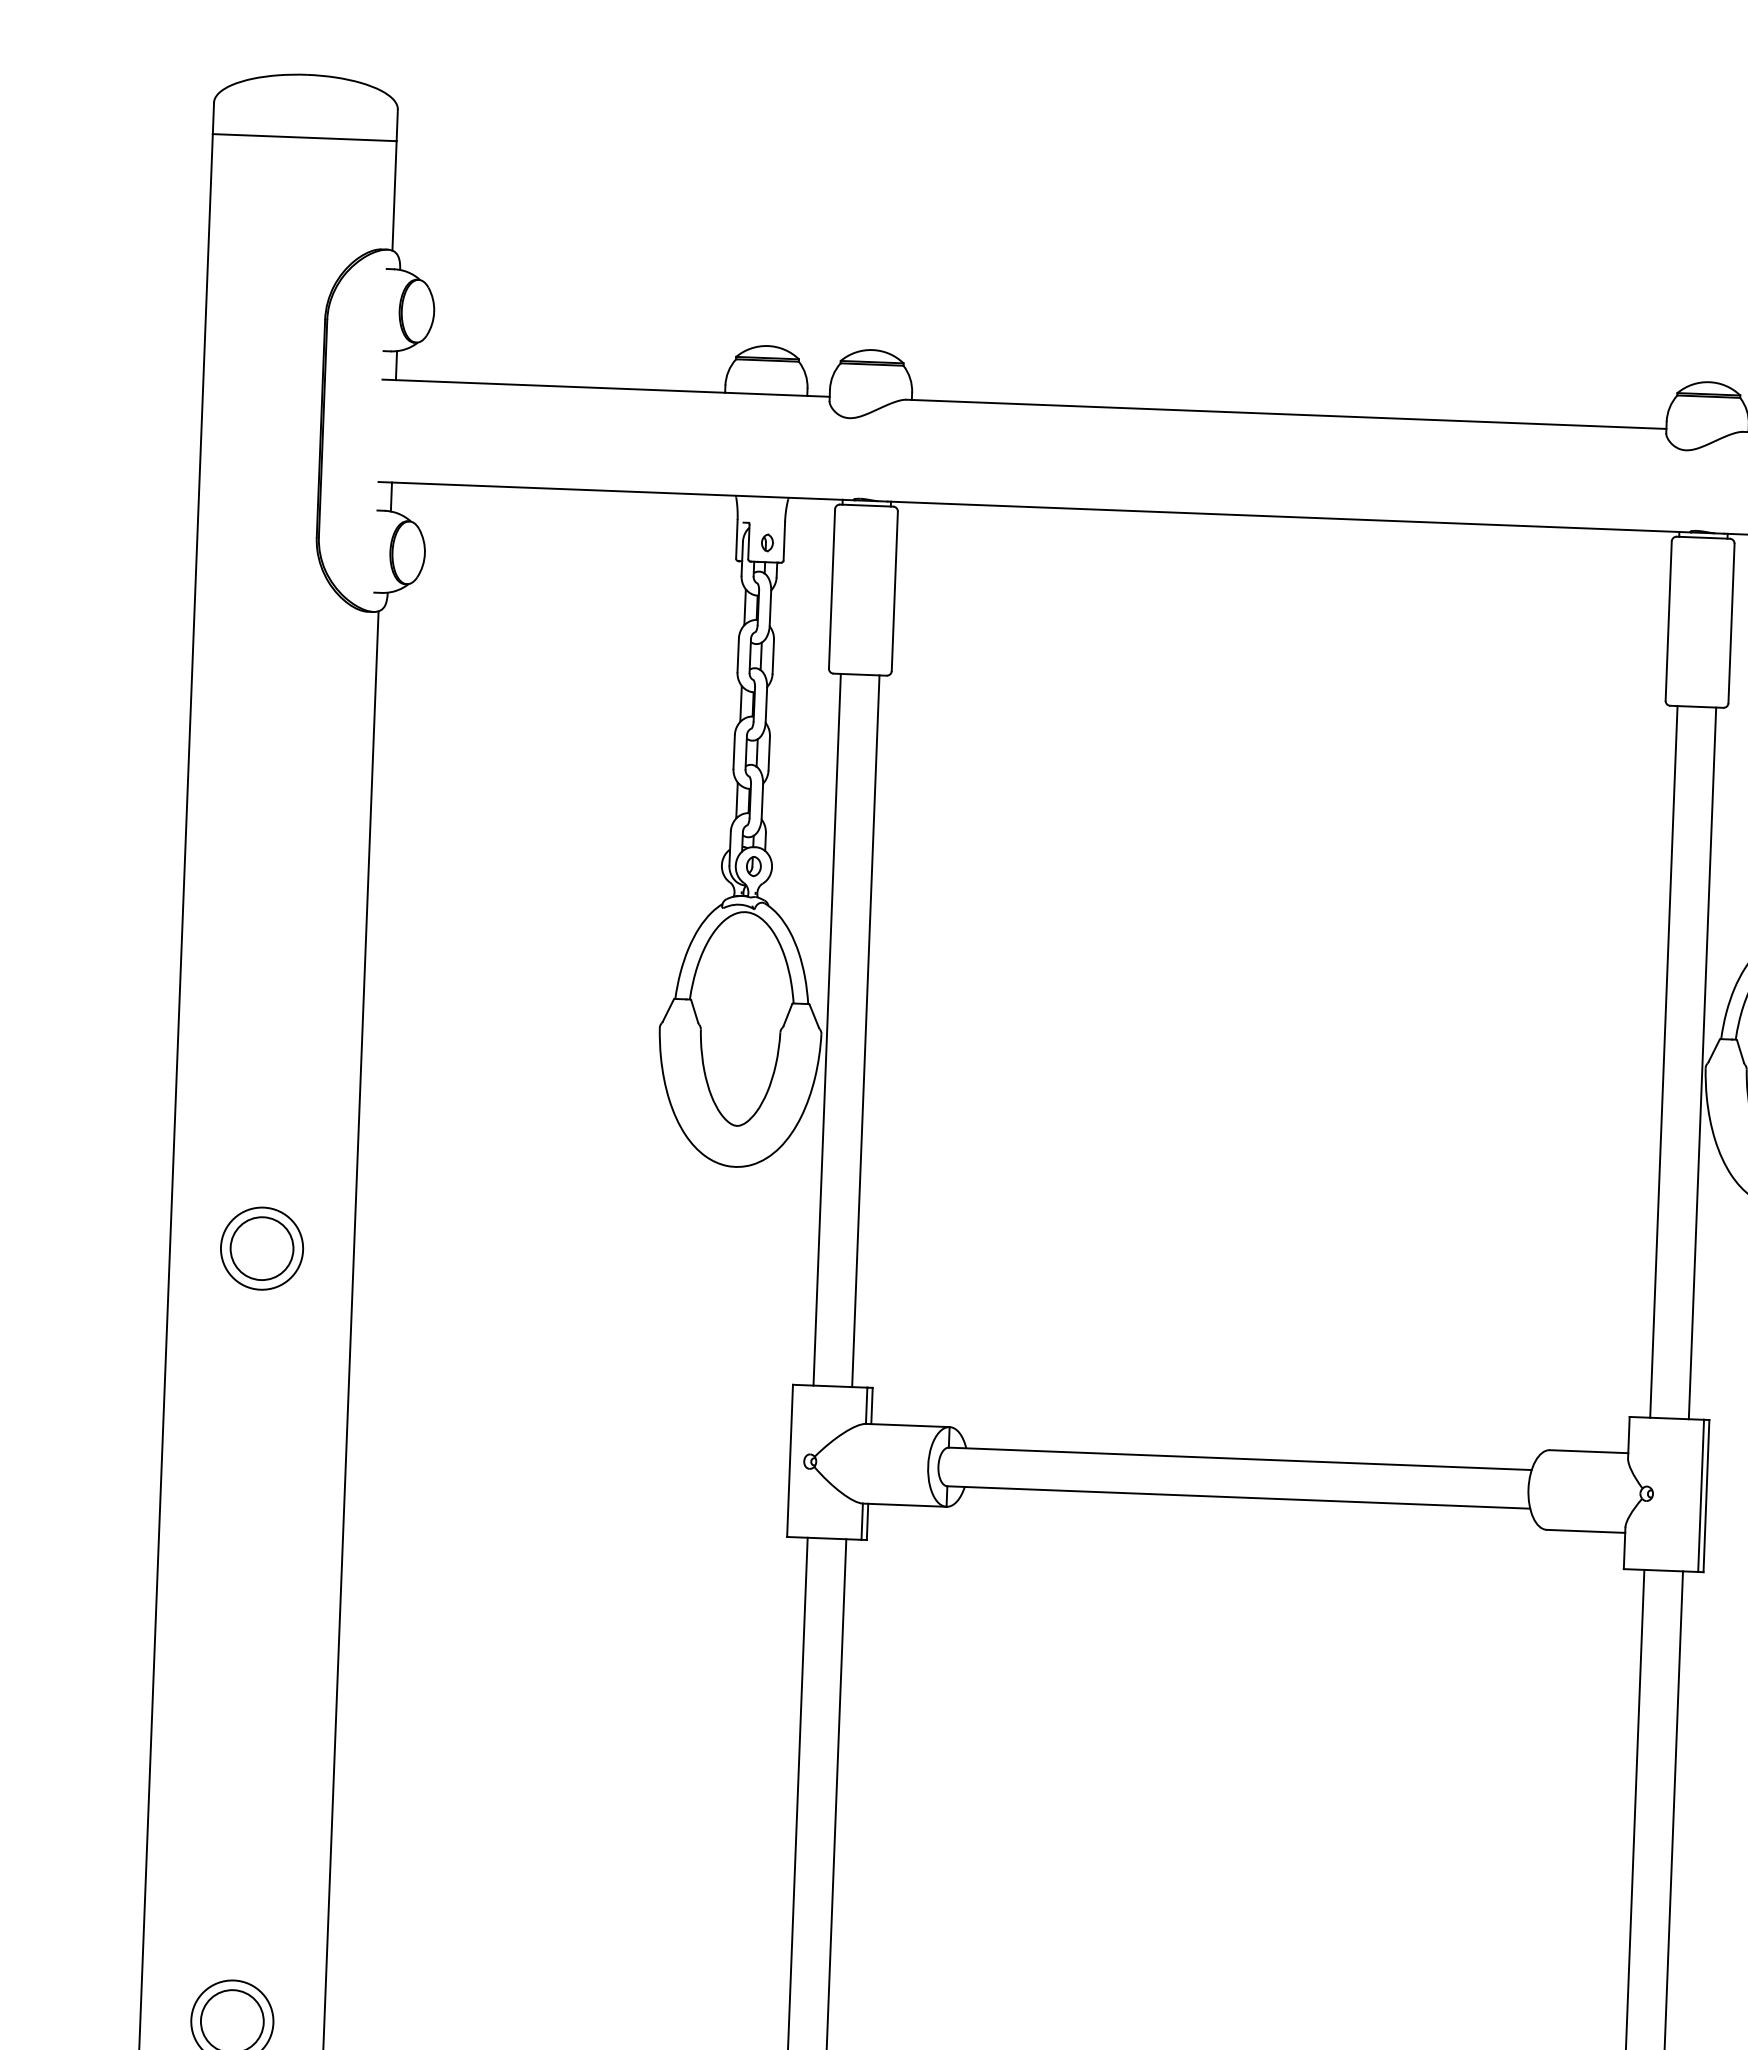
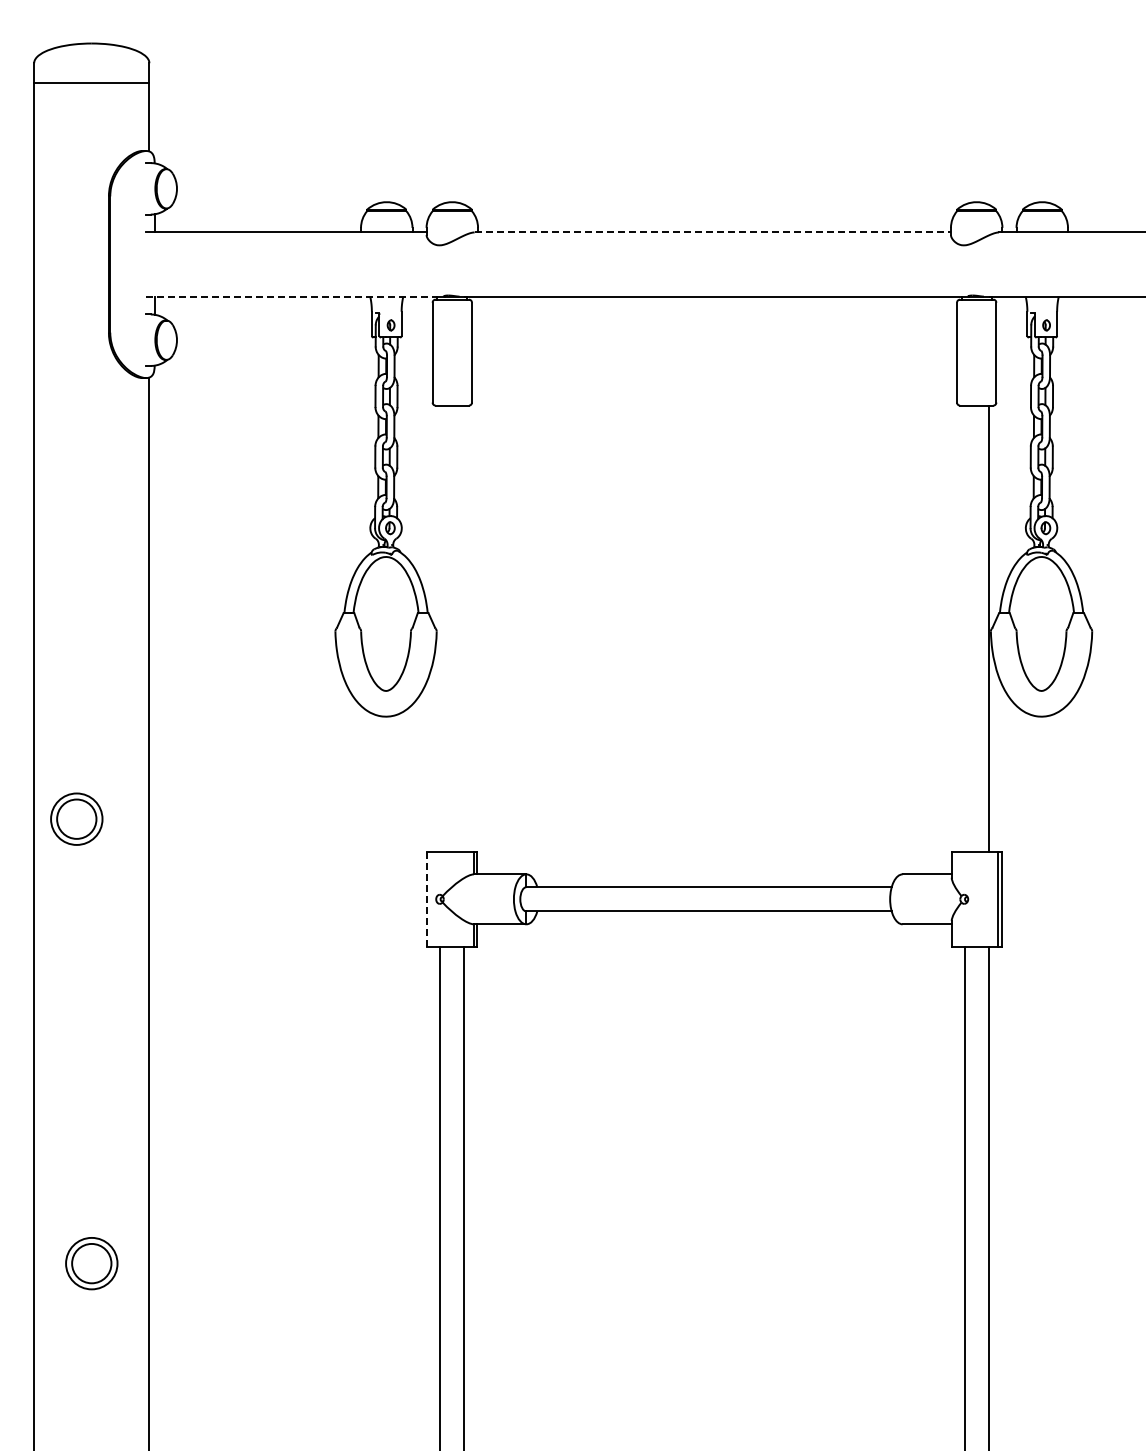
line: (1287, 414) -> (713, 232), solid -> dashed
line: (611, 490) -> (292, 296), solid -> dashed
line: (827, 1029) -> (440, 628), removed
line: (865, 1031) -> (464, 628), removed
line: (1663, 1061) -> (964, 628), removed
part: (261, 1247) -> (76, 818), moved
line: (790, 1461) -> (427, 899), solid -> dashed

